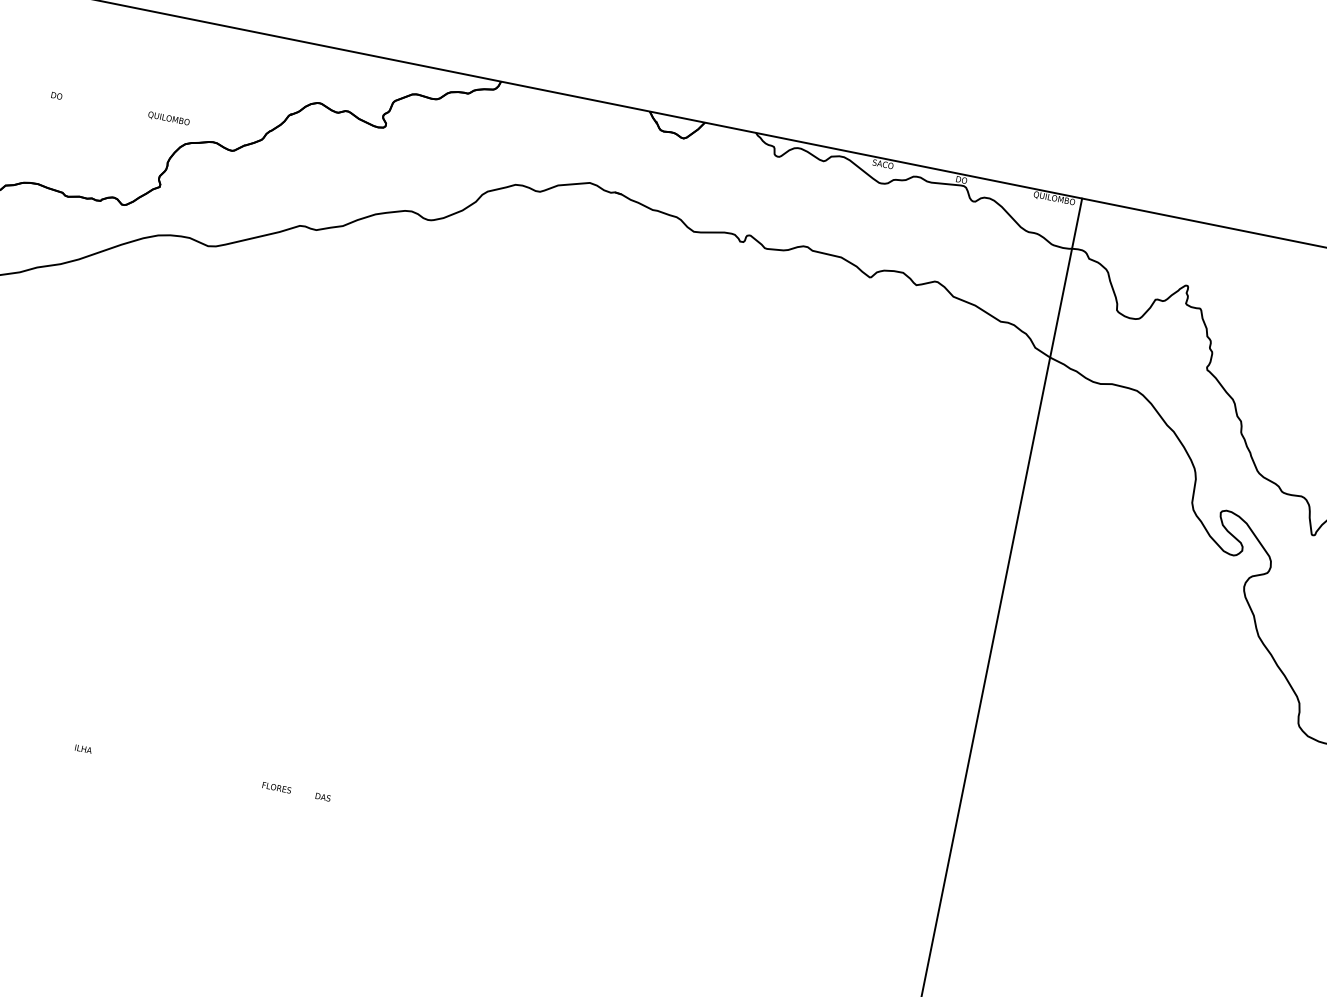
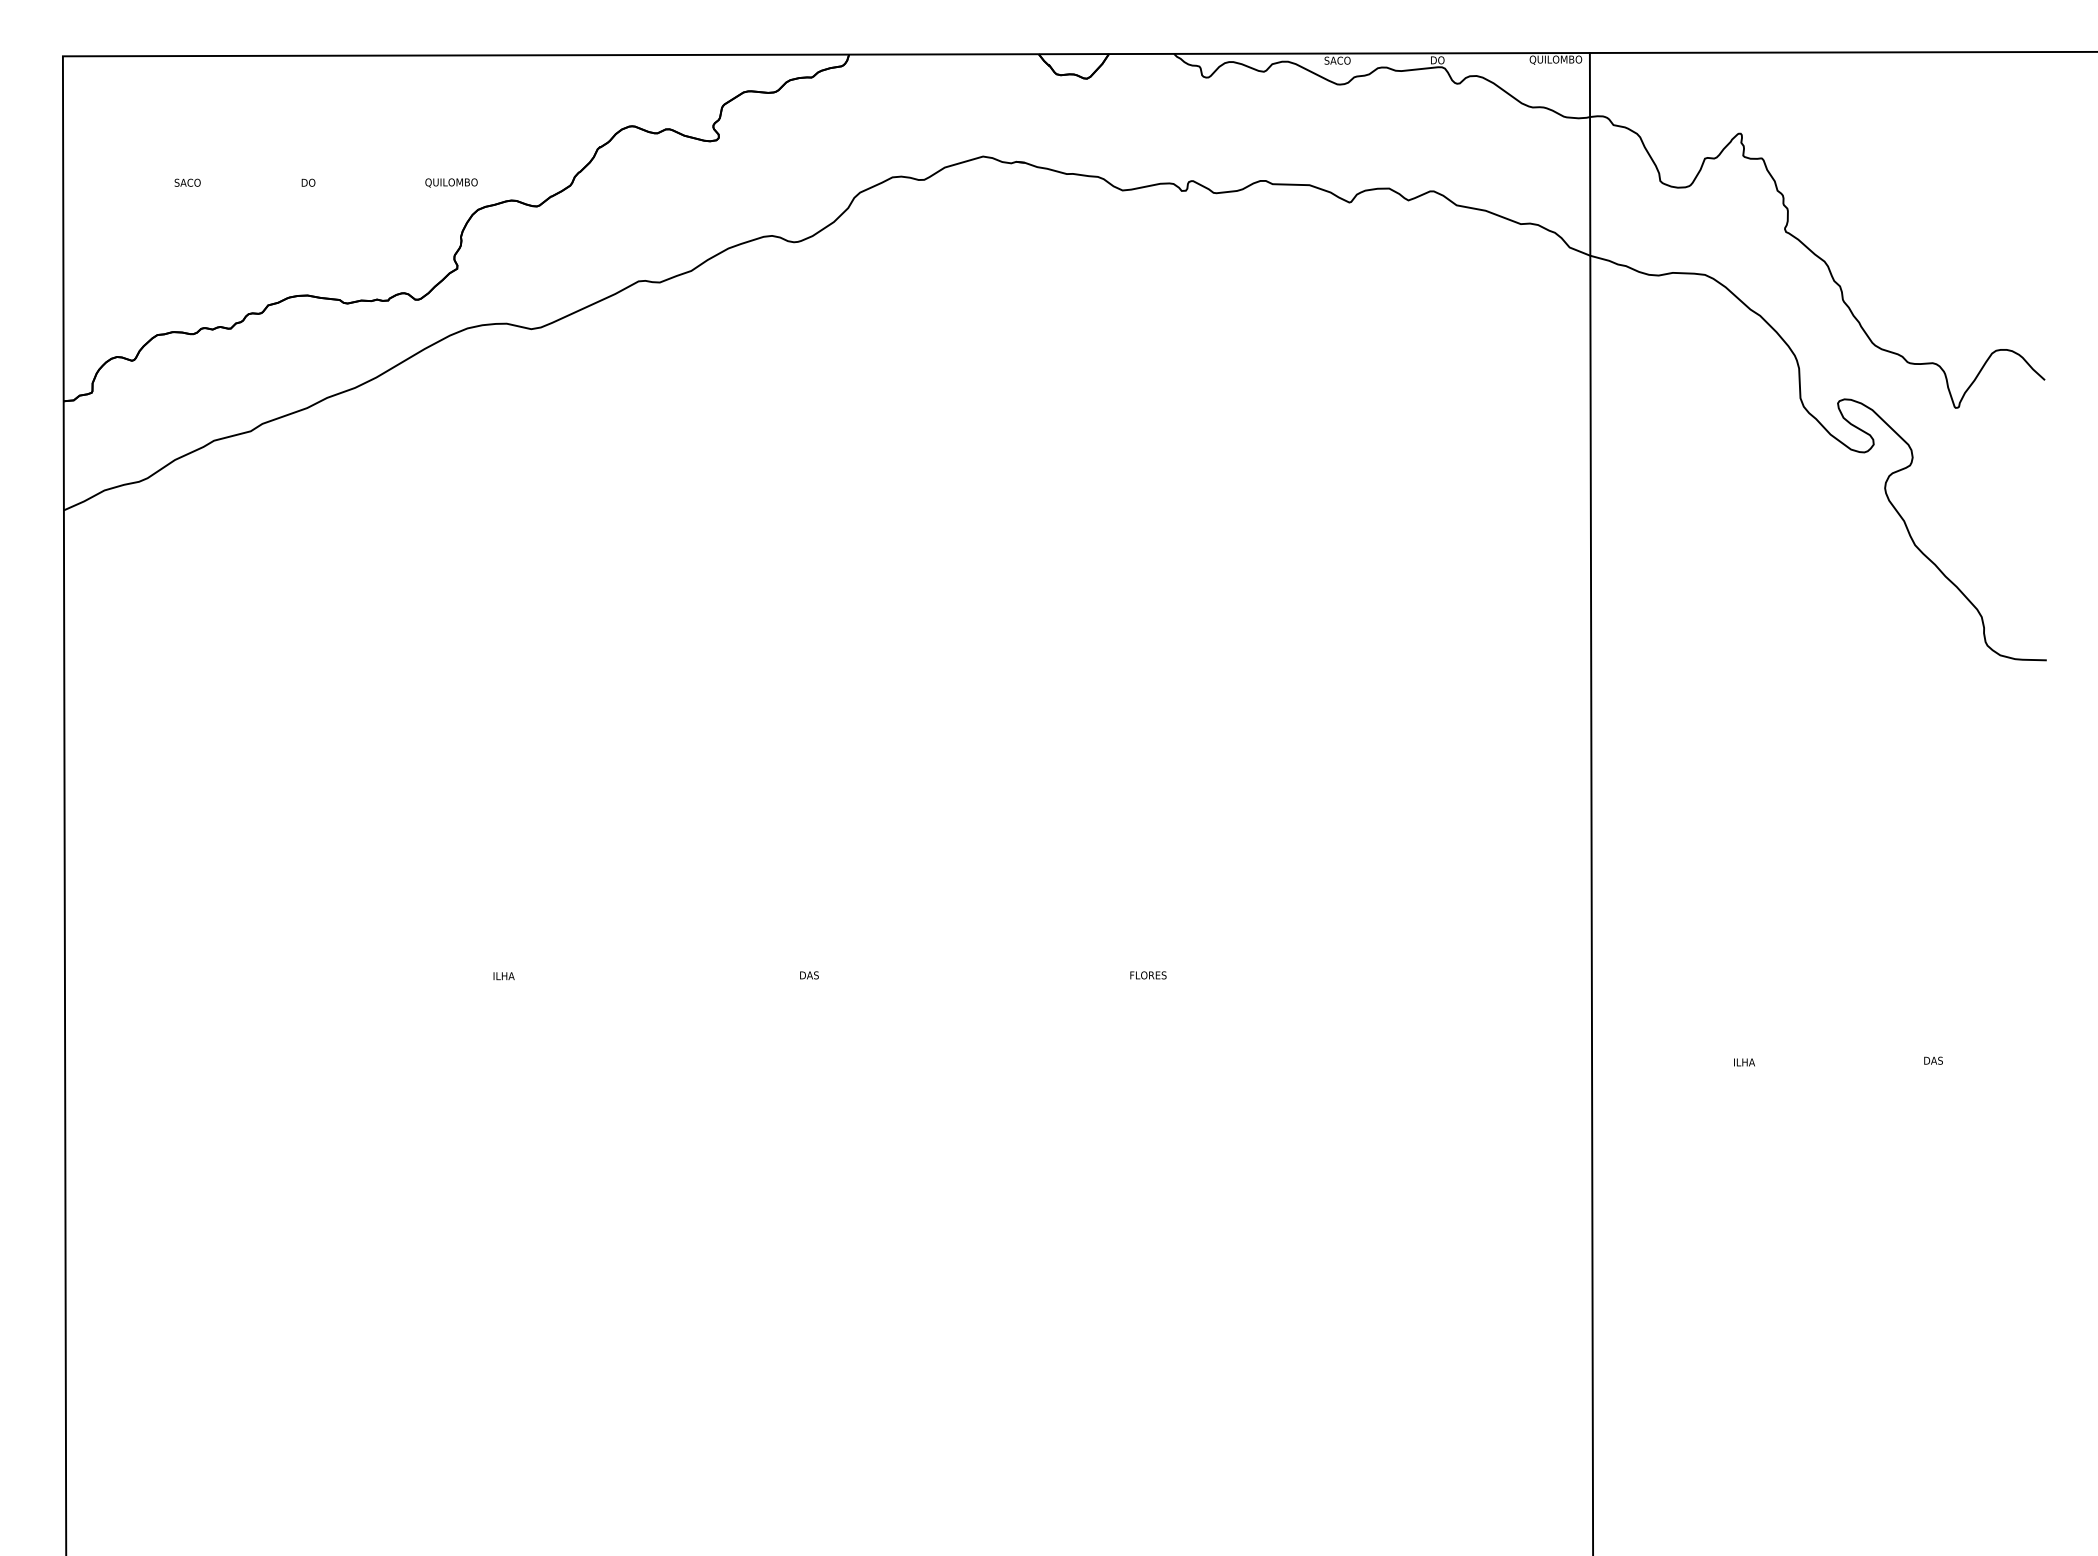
text: (276, 787) -> (1148, 975), moved

